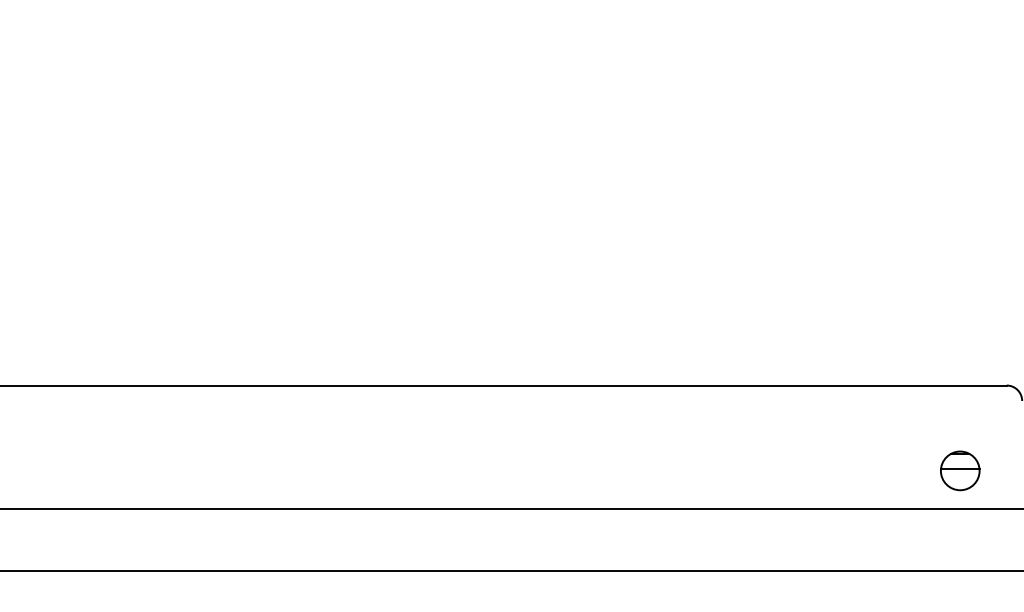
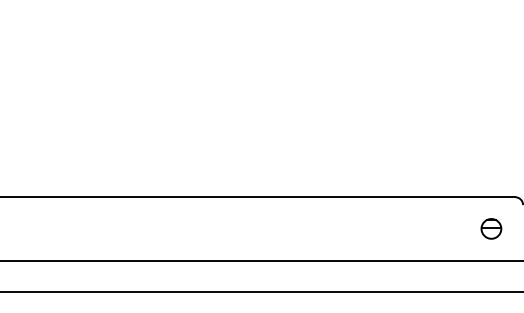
part: (960, 470) -> (491, 228), moved

